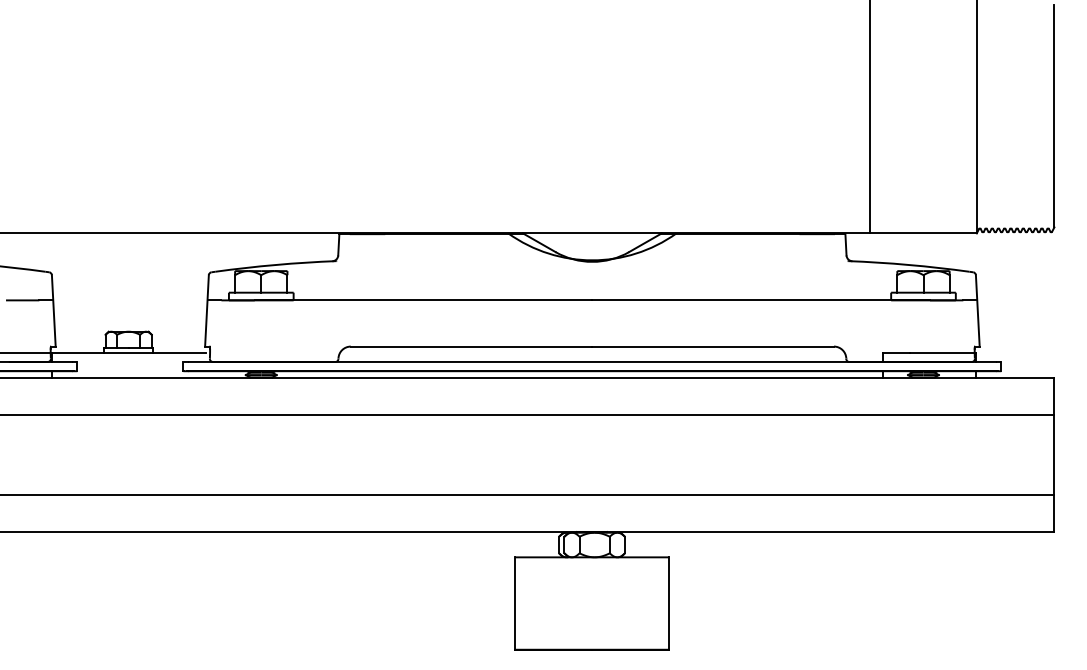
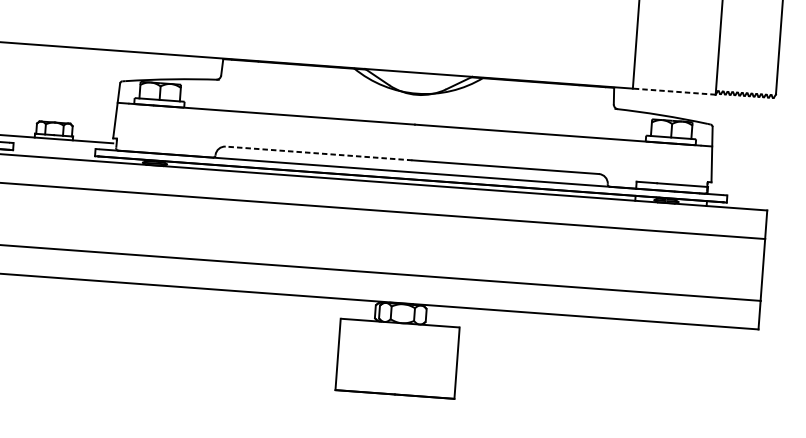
line: (923, 233) -> (674, 91), solid -> dashed
line: (471, 346) -> (318, 153), solid -> dashed

